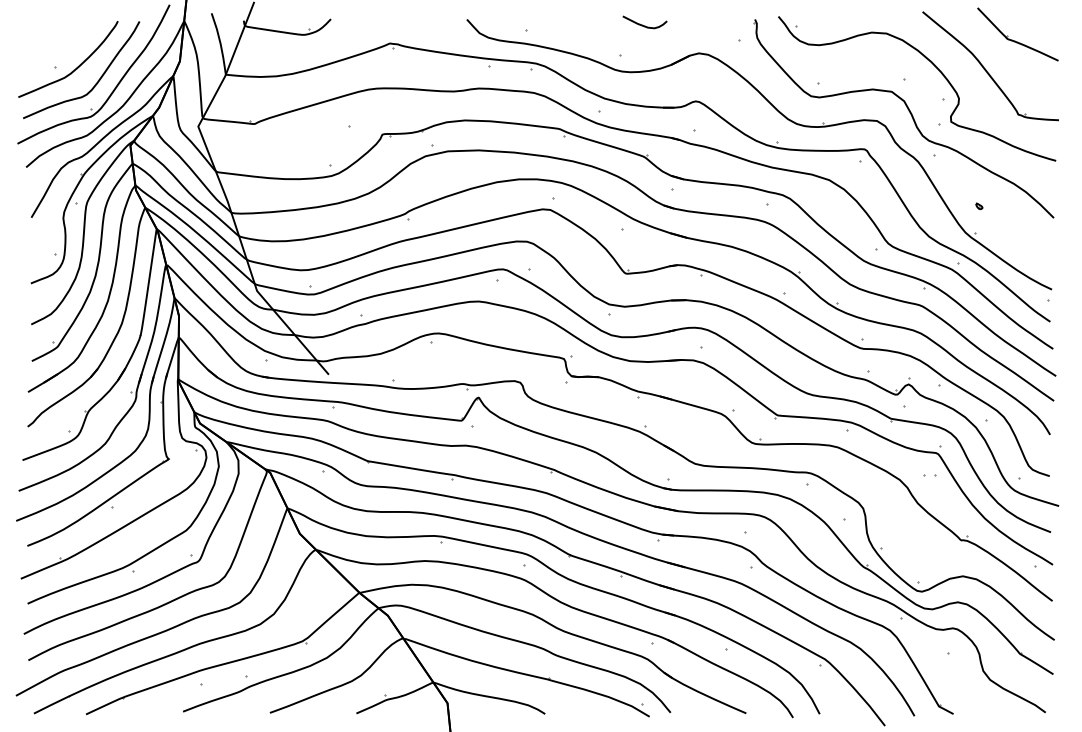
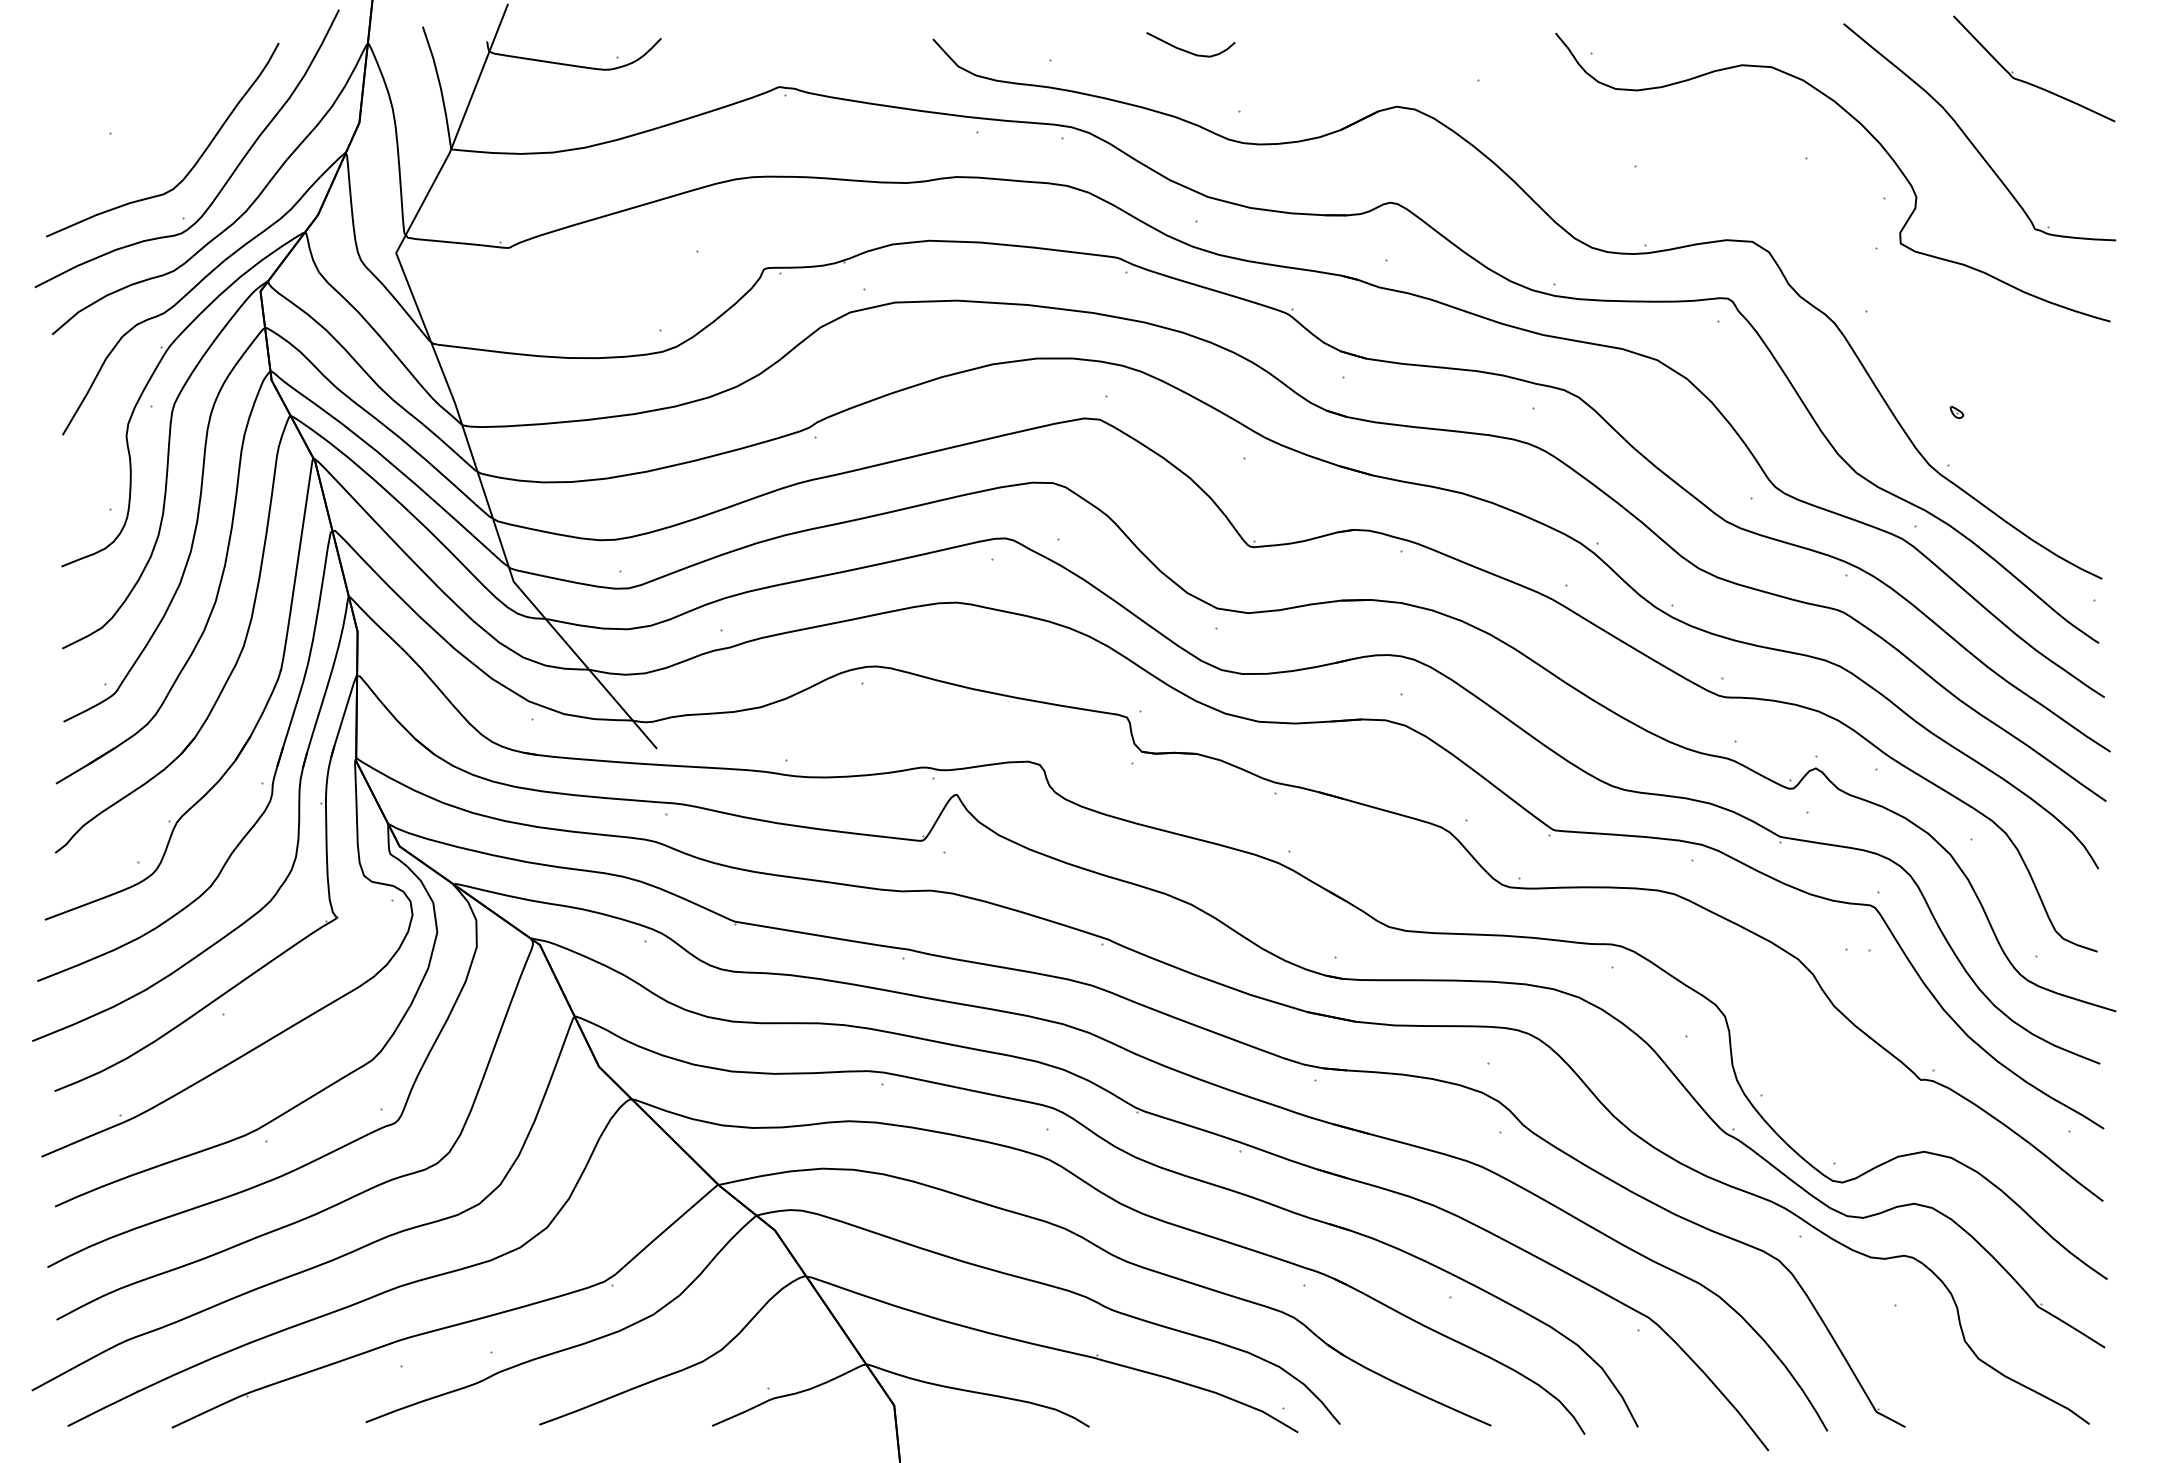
curve: (642, 24) -> (1185, 49), moved
curve: (76, 67) -> (152, 134), removed
part: (910, 114) -> (1819, 228), removed

